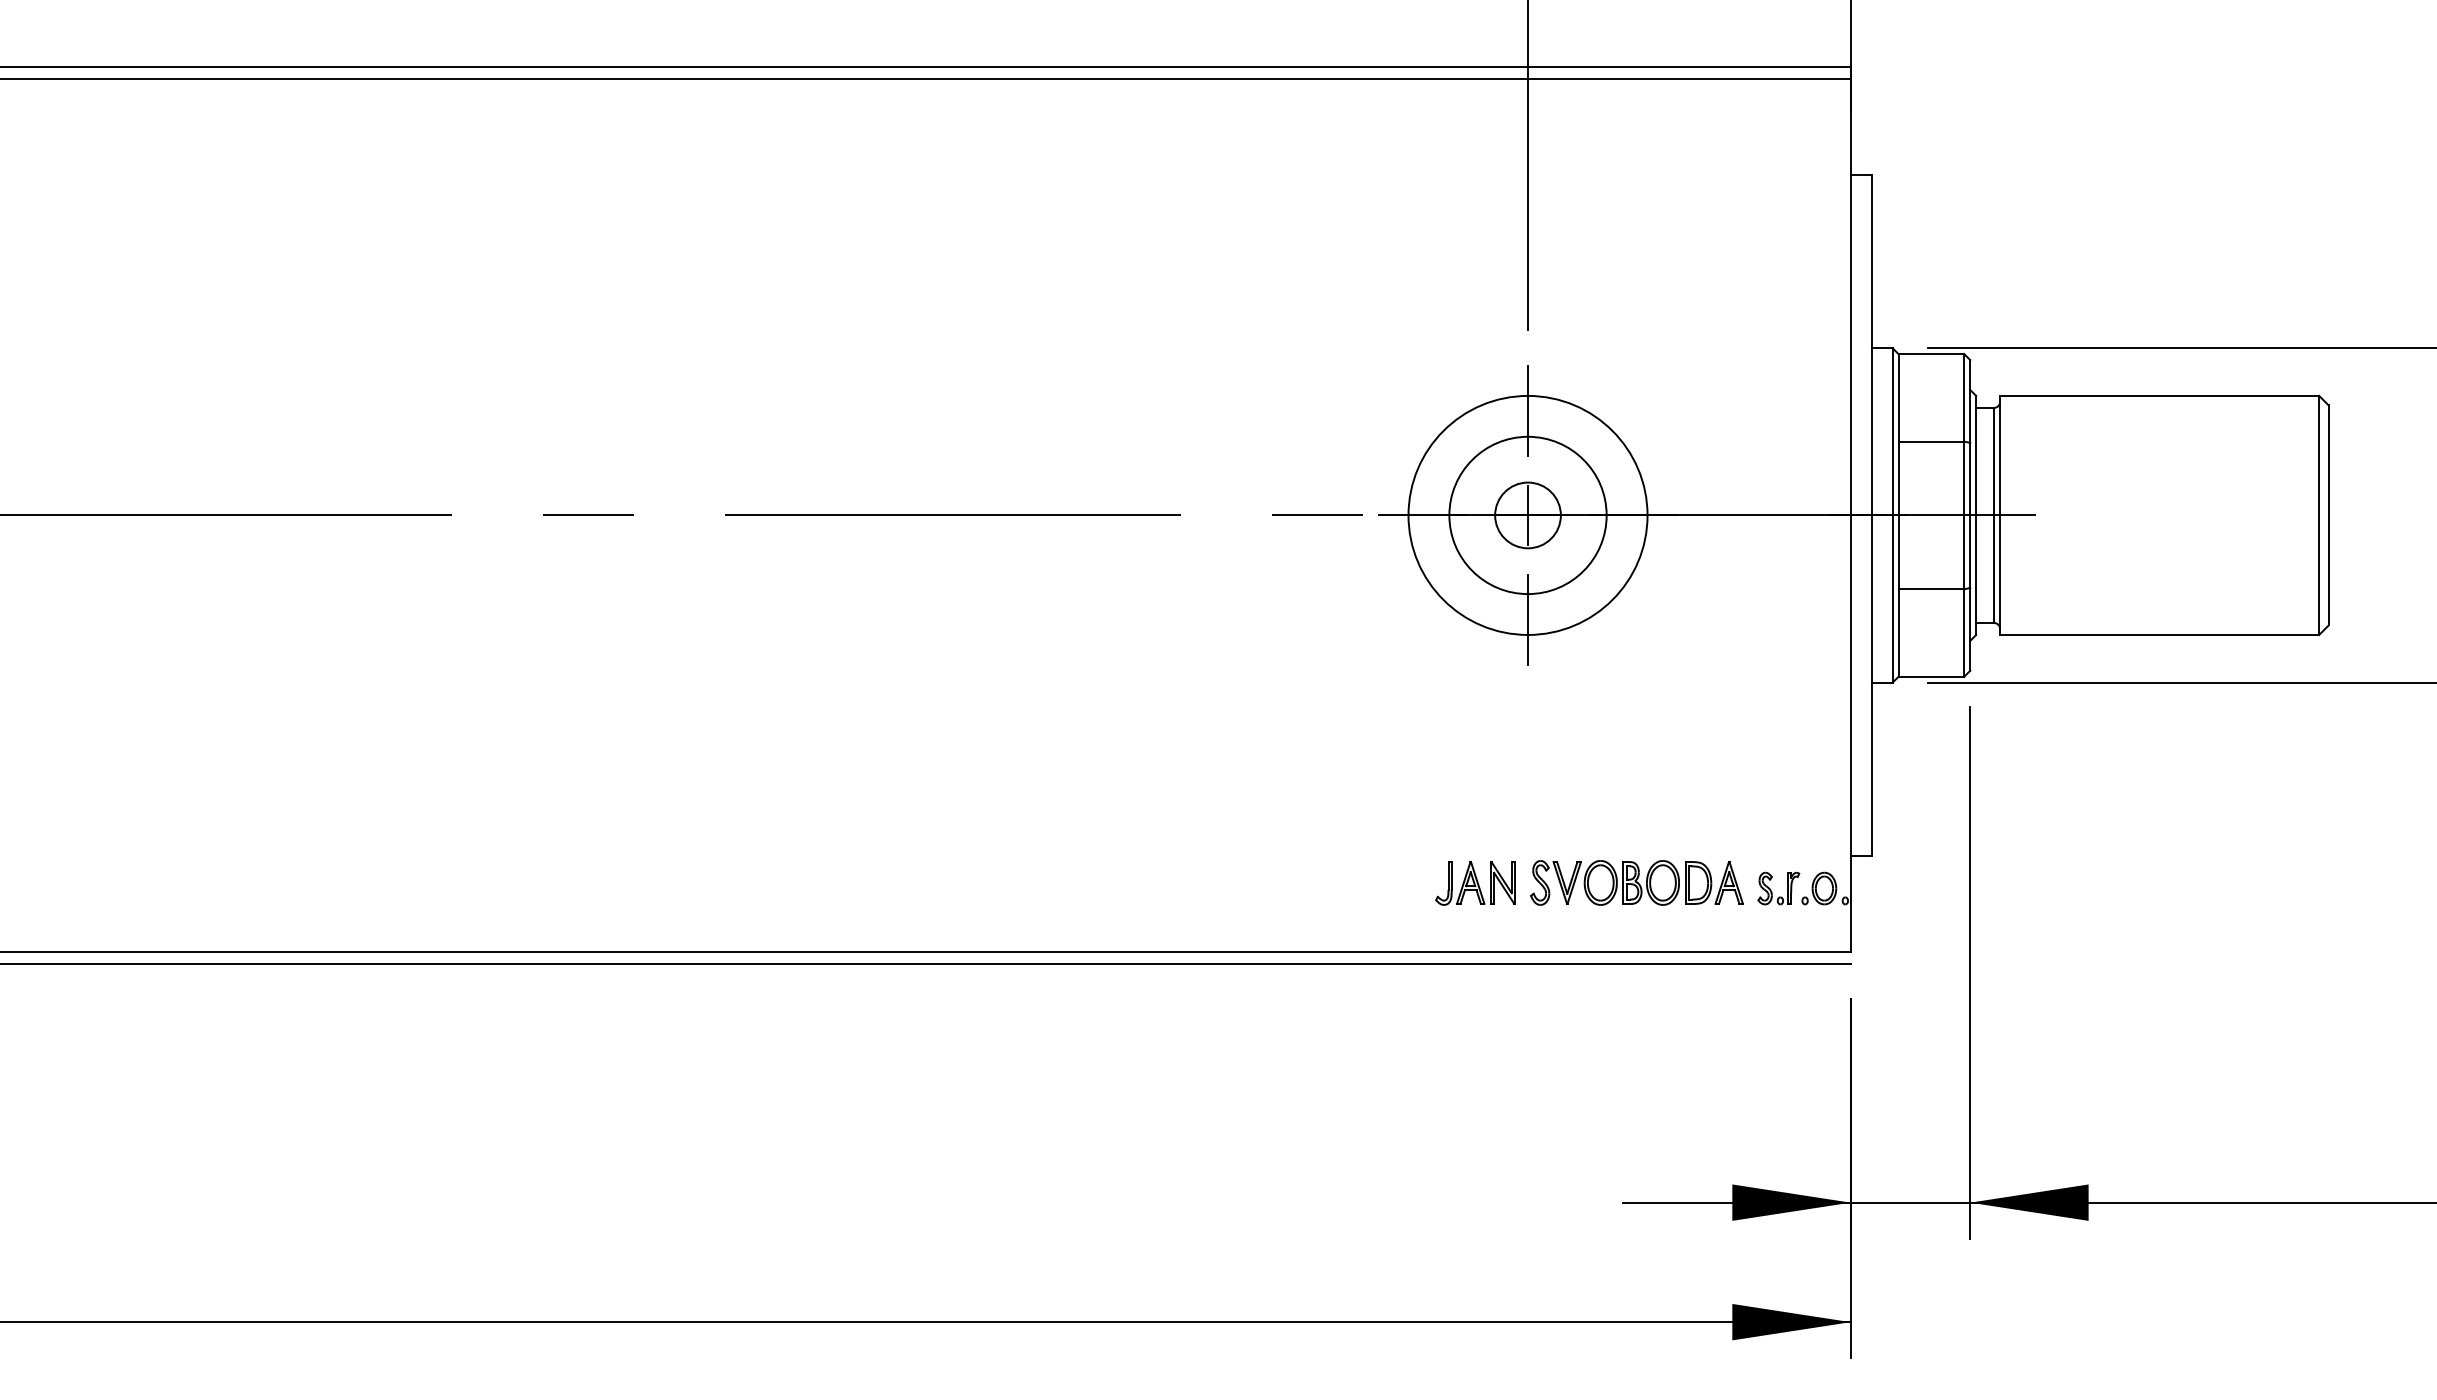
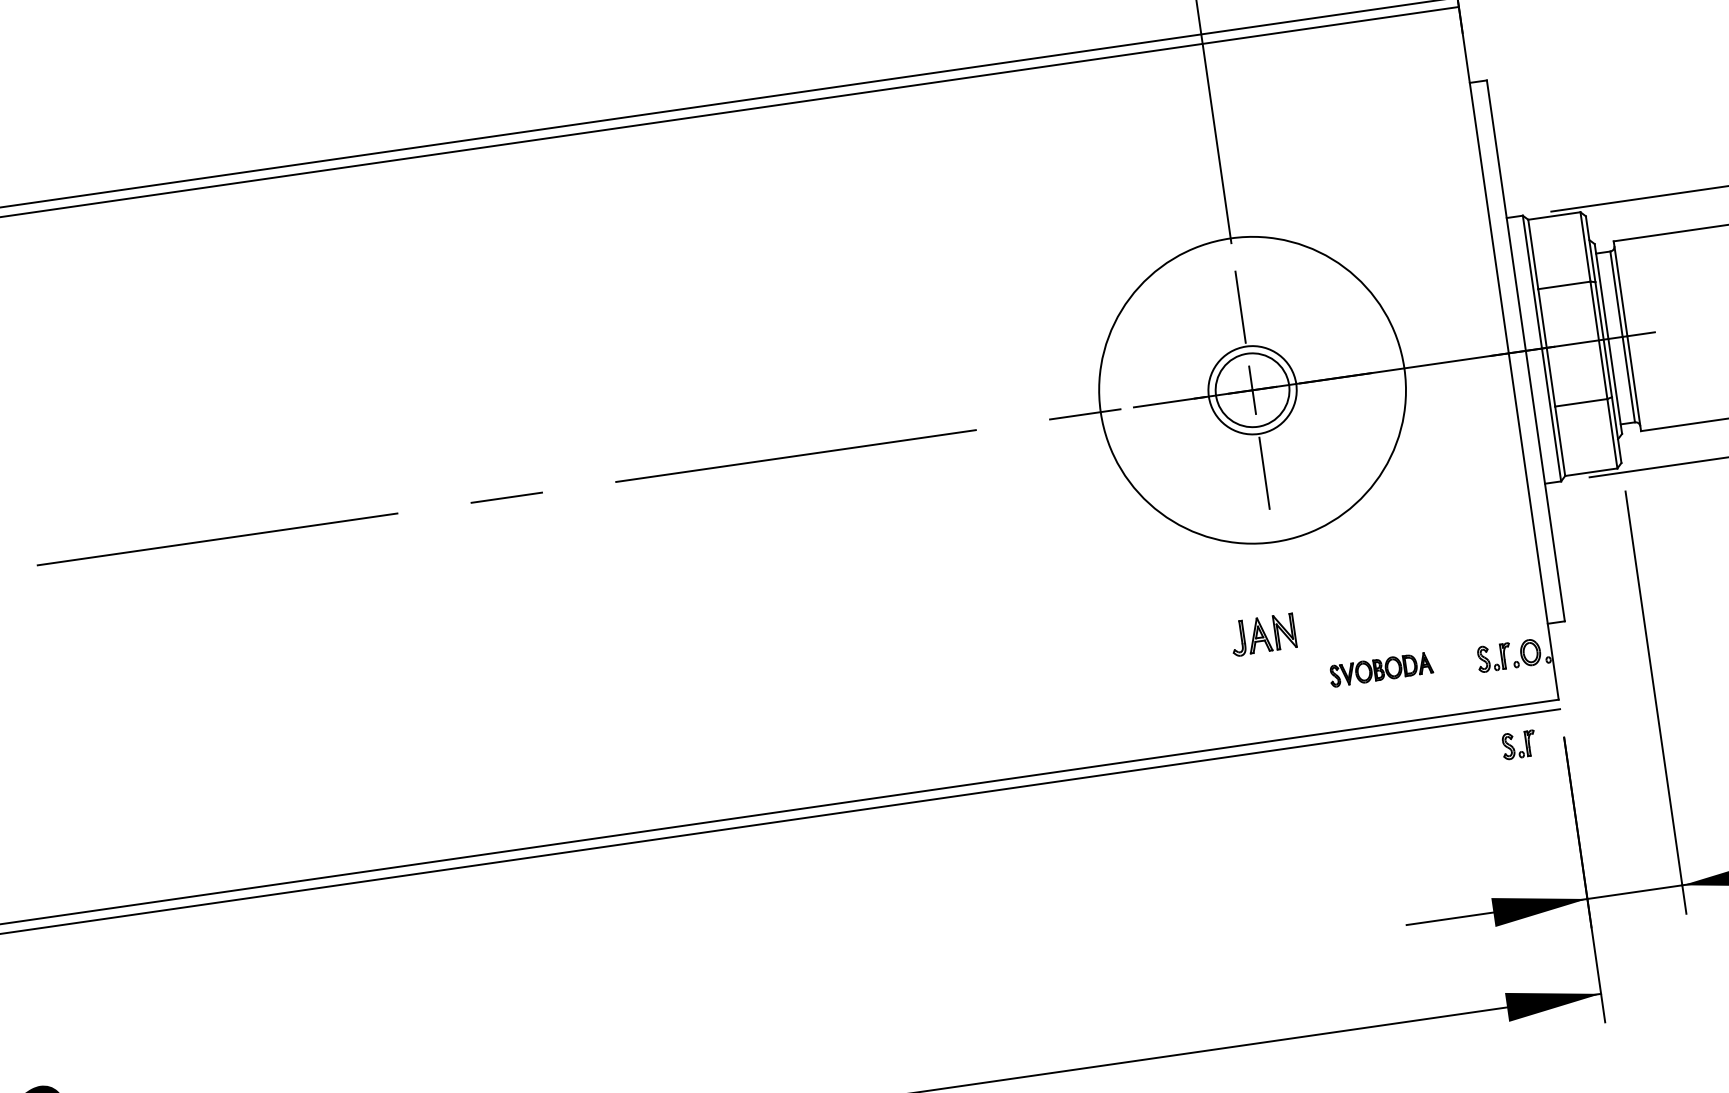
circle: (1527, 514) -> (1252, 389), size x1.6
circle: (1527, 515) -> (1252, 390), size x0.7
circle: (1527, 515) -> (1252, 390), size x1.4
part: (1636, 882) -> (1380, 669), size x0.6
part: (1475, 883) -> (1263, 635), moved
part: (1787, 1003) -> (1514, 748), added

